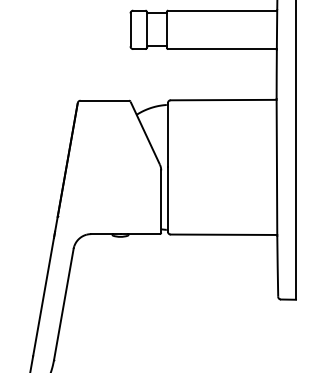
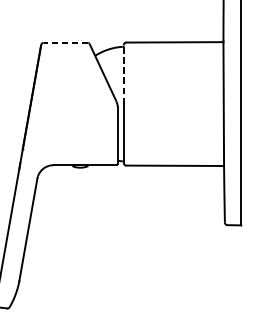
line: (104, 100) -> (65, 42), solid -> dashed
line: (167, 134) -> (123, 73), solid -> dashed

